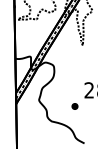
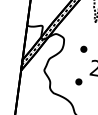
part: (74, 73) -> (83, 49), added

